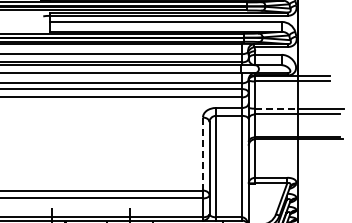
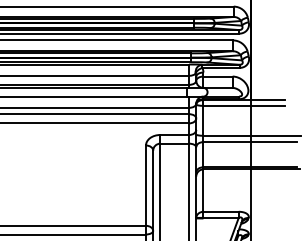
line: (276, 108) -> (226, 135), dashed -> solid
line: (202, 154) -> (145, 186), dashed -> solid

